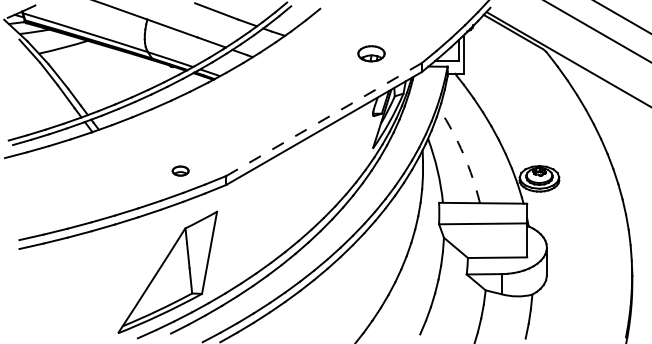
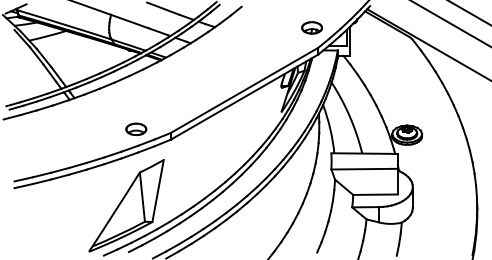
part: (371, 53) -> (312, 27), moved
line: (324, 119) -> (244, 90), dashed -> solid
arc: (463, 154) -> (349, 116), dashed -> solid
part: (180, 170) -> (136, 128), size x1.67

